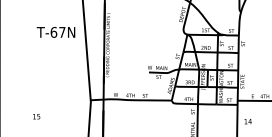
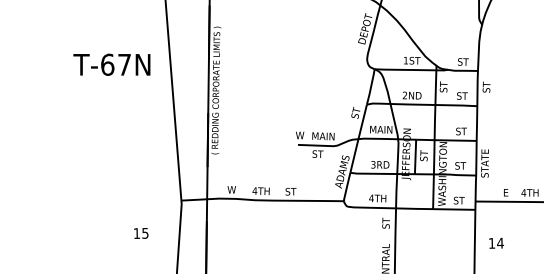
text: (36, 116) -> (140, 233), moved

